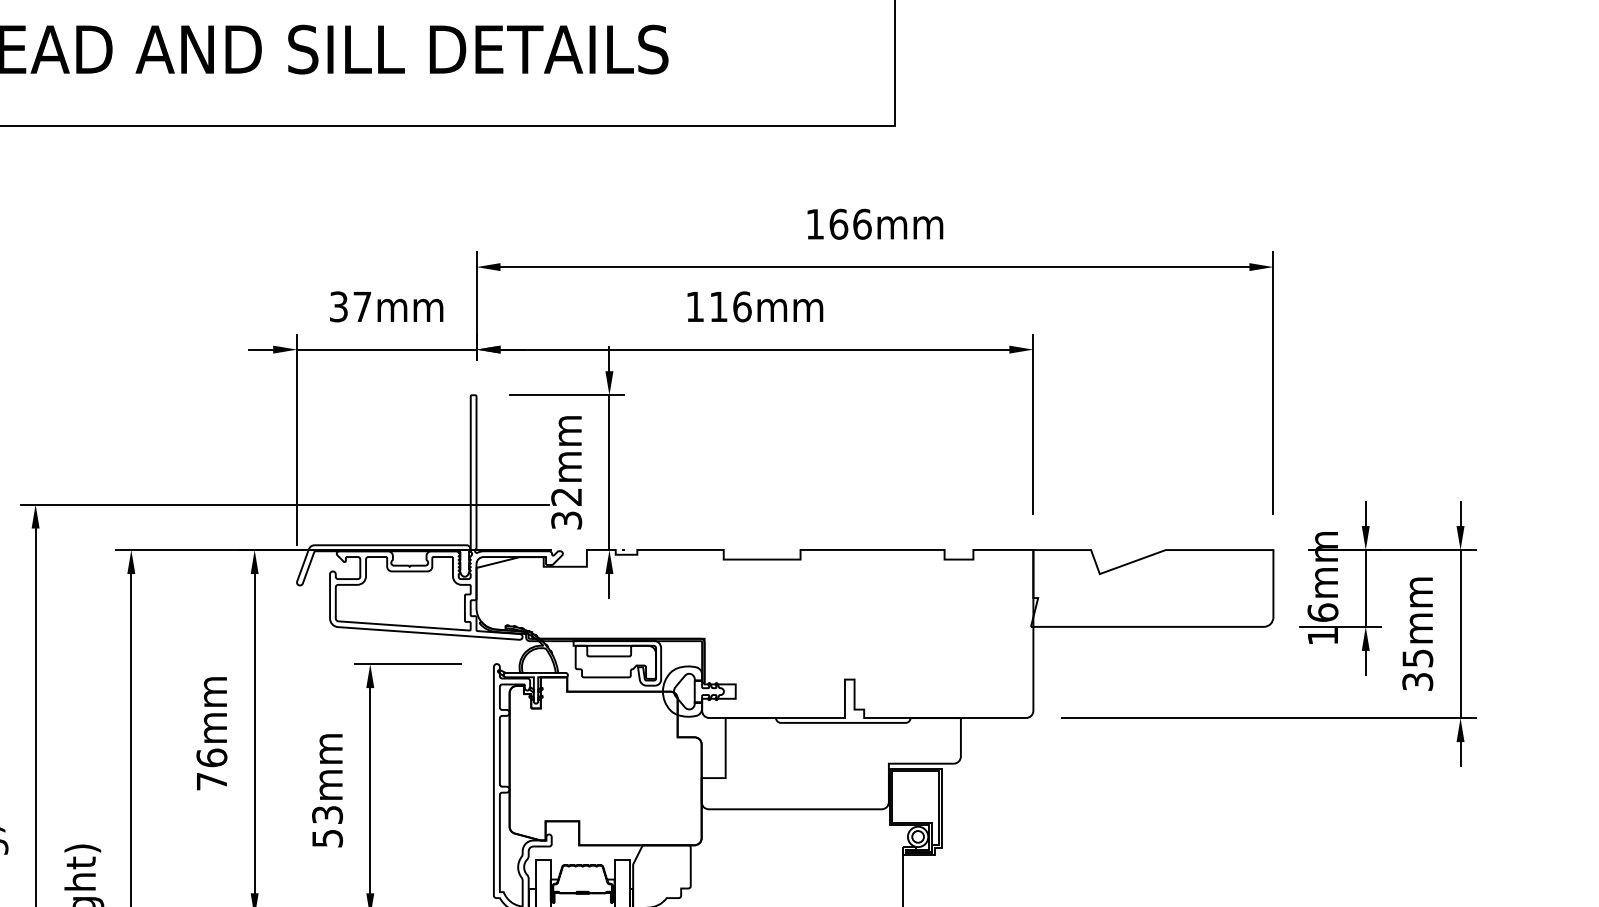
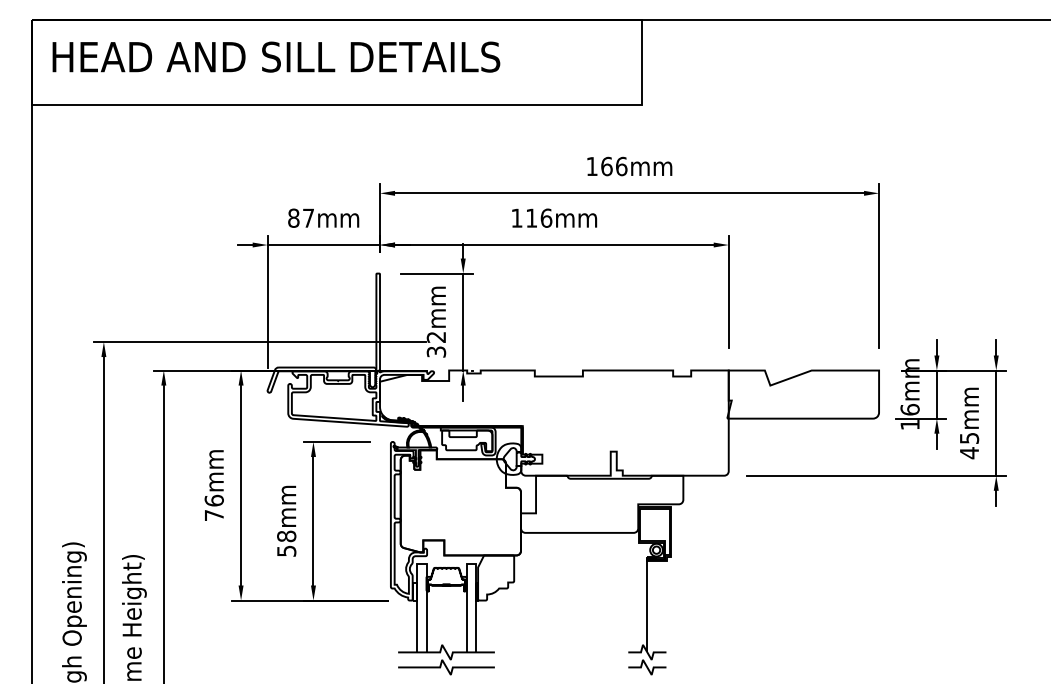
text: (338, 305) -> (293, 217), 37mm -> 87mm
text: (1417, 682) -> (969, 453), 35mm -> 45mm
text: (327, 815) -> (286, 536), 53mm -> 58mm

